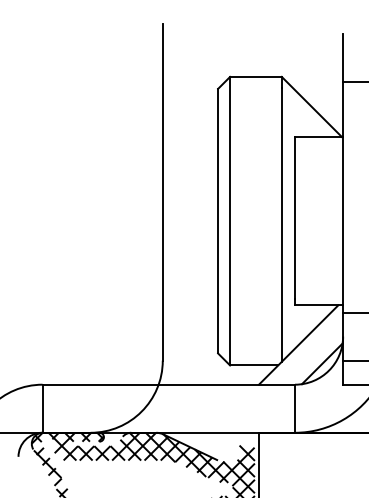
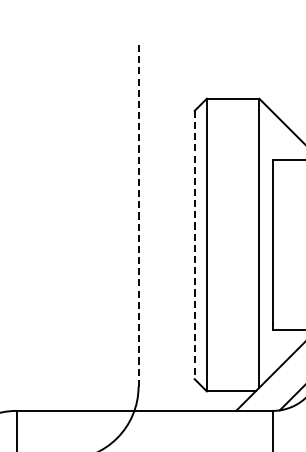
line: (162, 192) -> (138, 215), solid -> dashed
line: (218, 221) -> (195, 245), solid -> dashed

